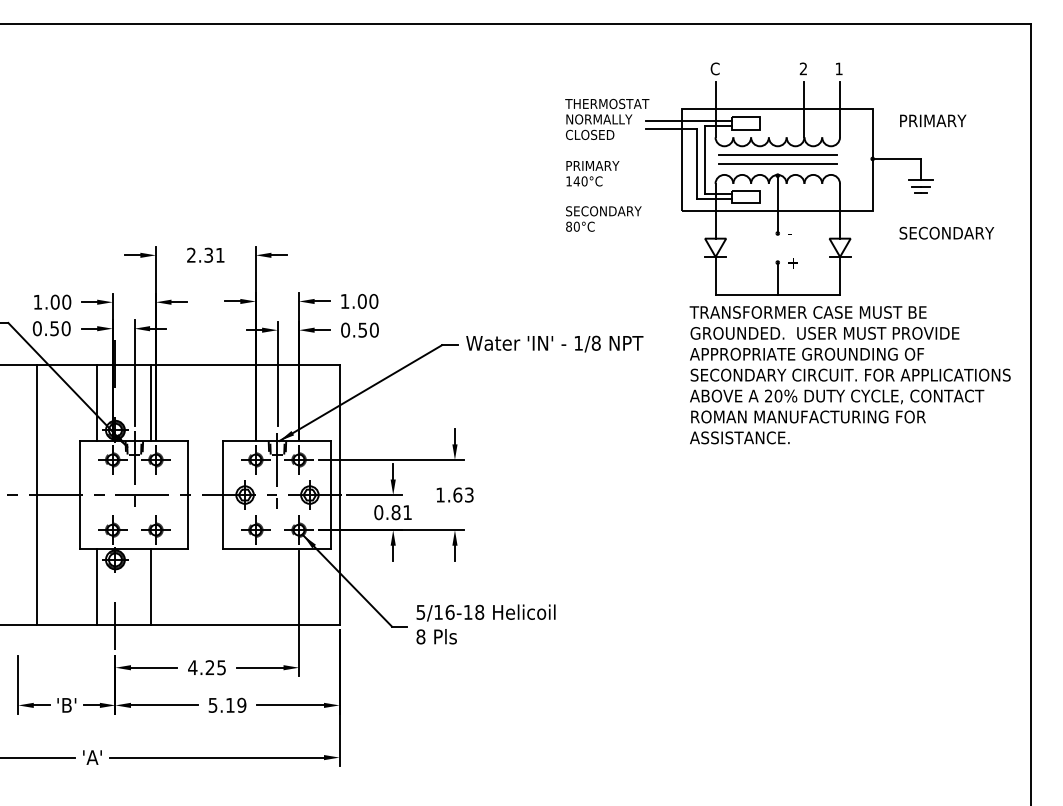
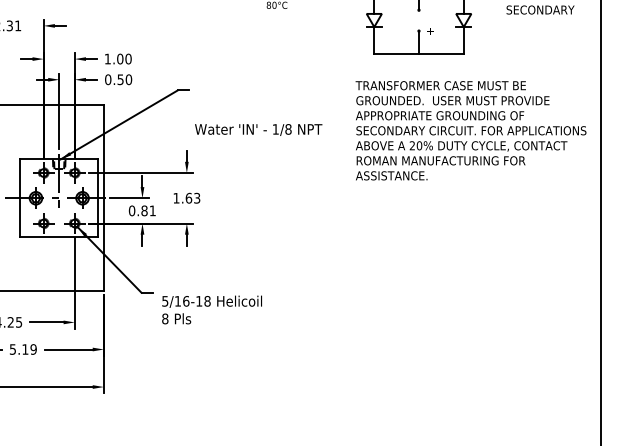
text: (554, 343) -> (258, 129), moved
text: (849, 375) -> (470, 131), moved
text: (485, 624) -> (211, 310), moved

